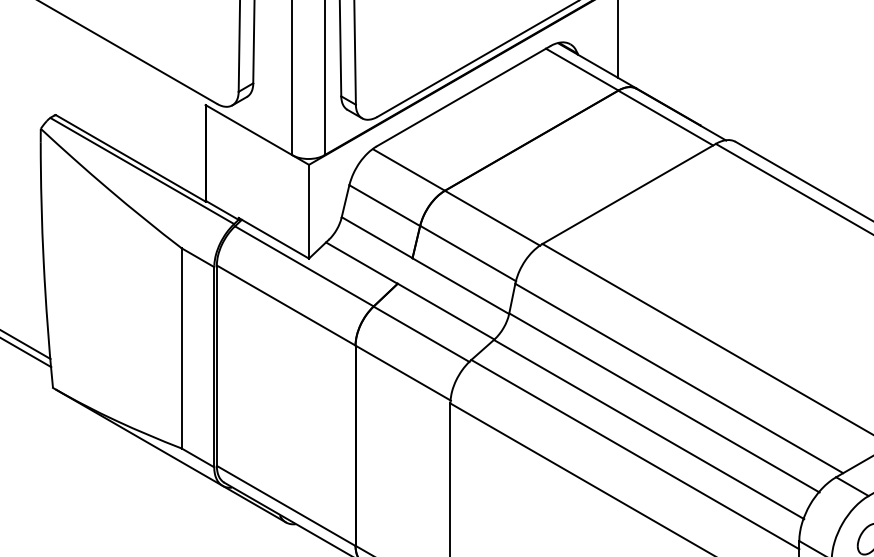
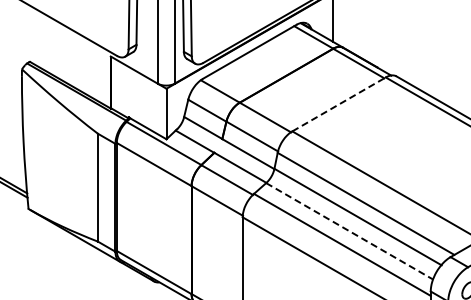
line: (629, 194) -> (339, 104), solid -> dashed
line: (648, 429) -> (349, 231), solid -> dashed

